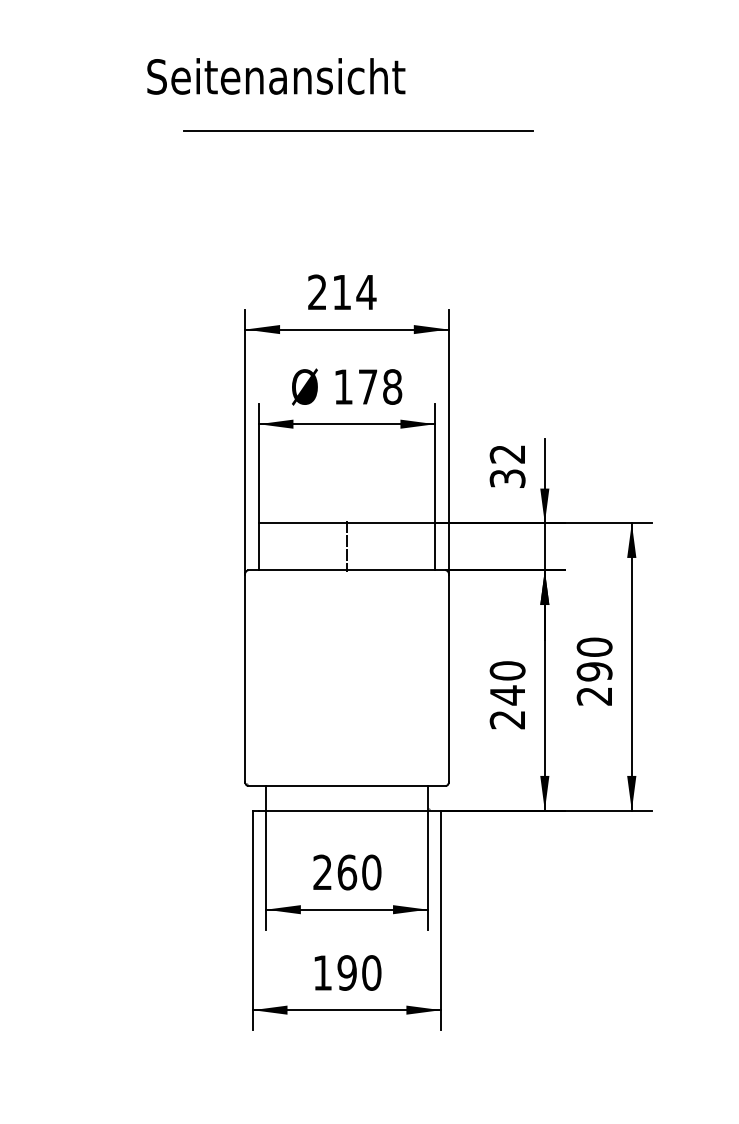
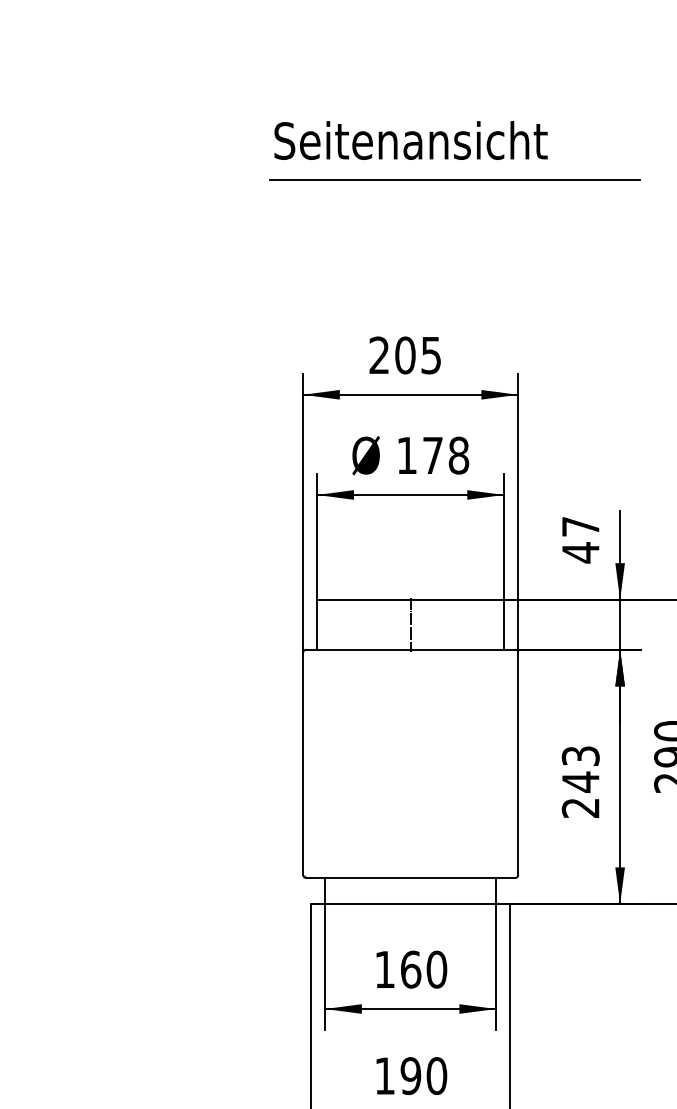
text: (276, 76) -> (411, 140), moved
line: (358, 130) -> (454, 179), moved
text: (354, 292) -> (418, 355), 214 -> 205
text: (507, 466) -> (580, 539), 32 -> 47
text: (507, 670) -> (580, 755), 240 -> 243
text: (322, 871) -> (384, 968), 260 -> 160

